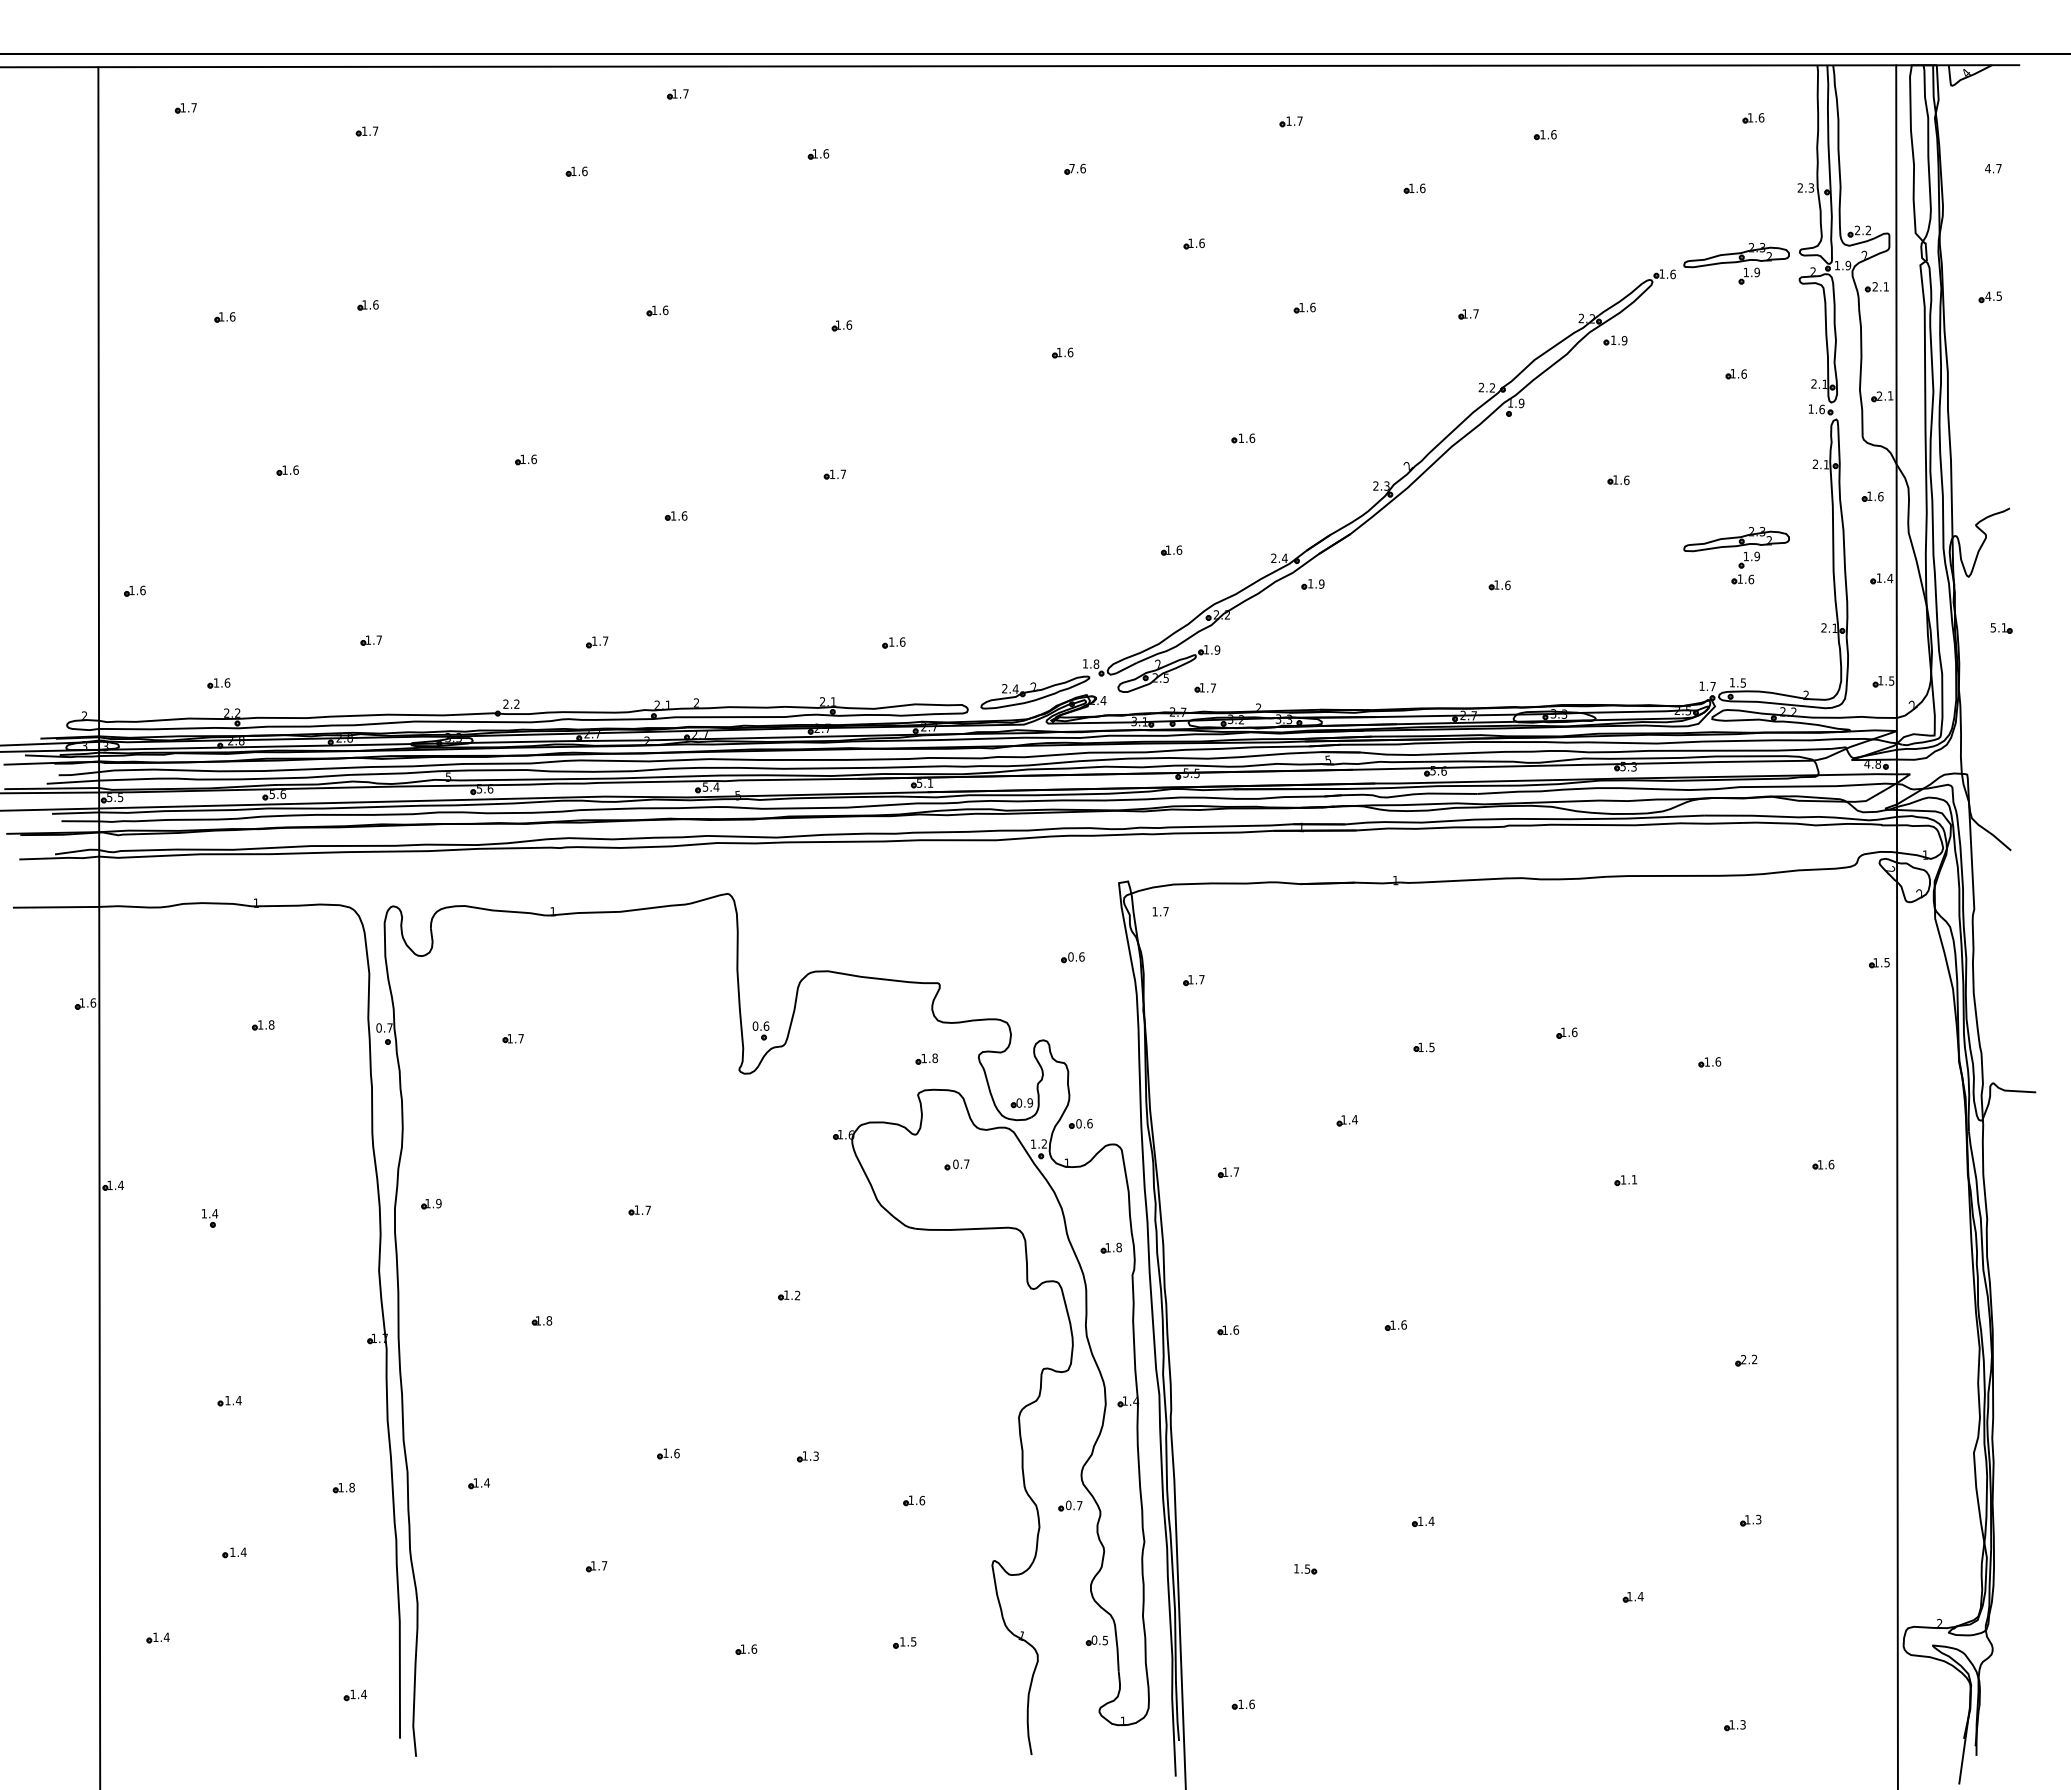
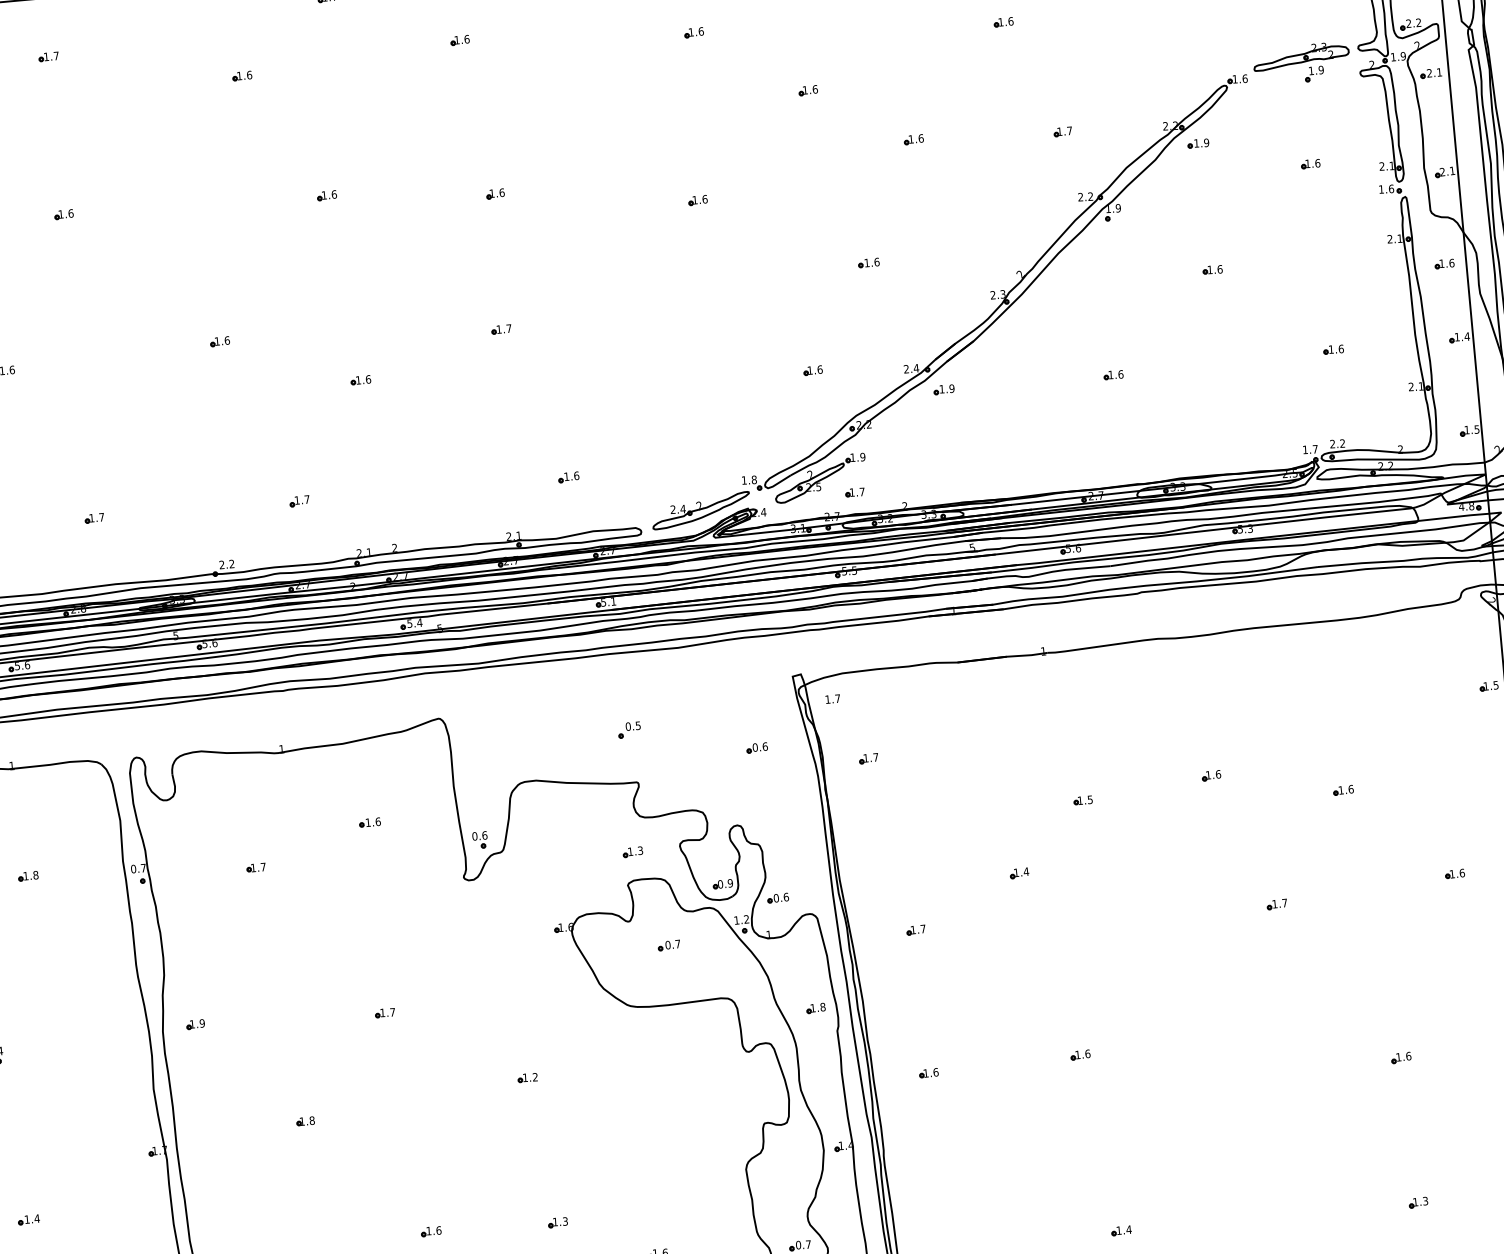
text: (1071, 168) -> (690, 32), 7.6 -> 1.6
part: (1736, 547) -> (1325, 321), removed
text: (1737, 682) -> (1337, 443), 1.5 -> 2.2
part: (934, 925) -> (628, 730), added
part: (642, 1000) -> (370, 822), added
text: (935, 1058) -> (640, 850), 1.8 -> 1.3
text: (1634, 1179) -> (1284, 902), 1.1 -> 1.7
text: (1749, 1359) -> (1403, 1056), 2.2 -> 1.6

